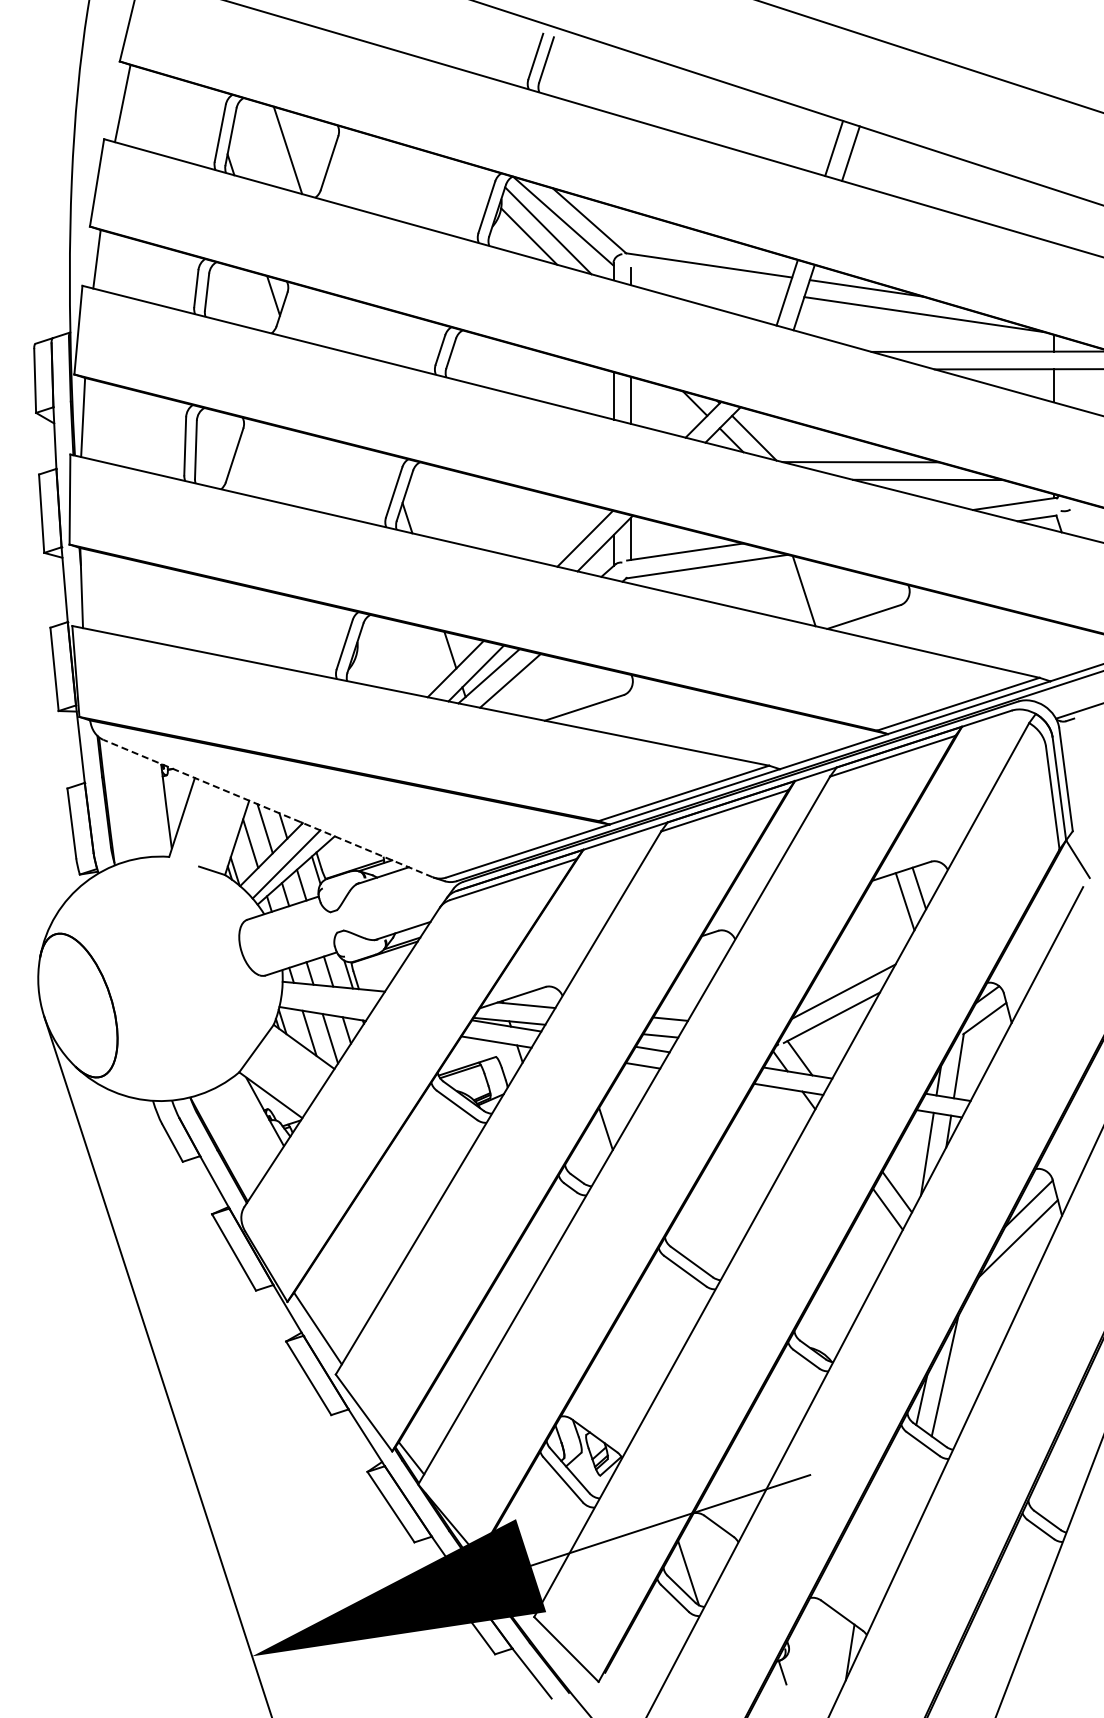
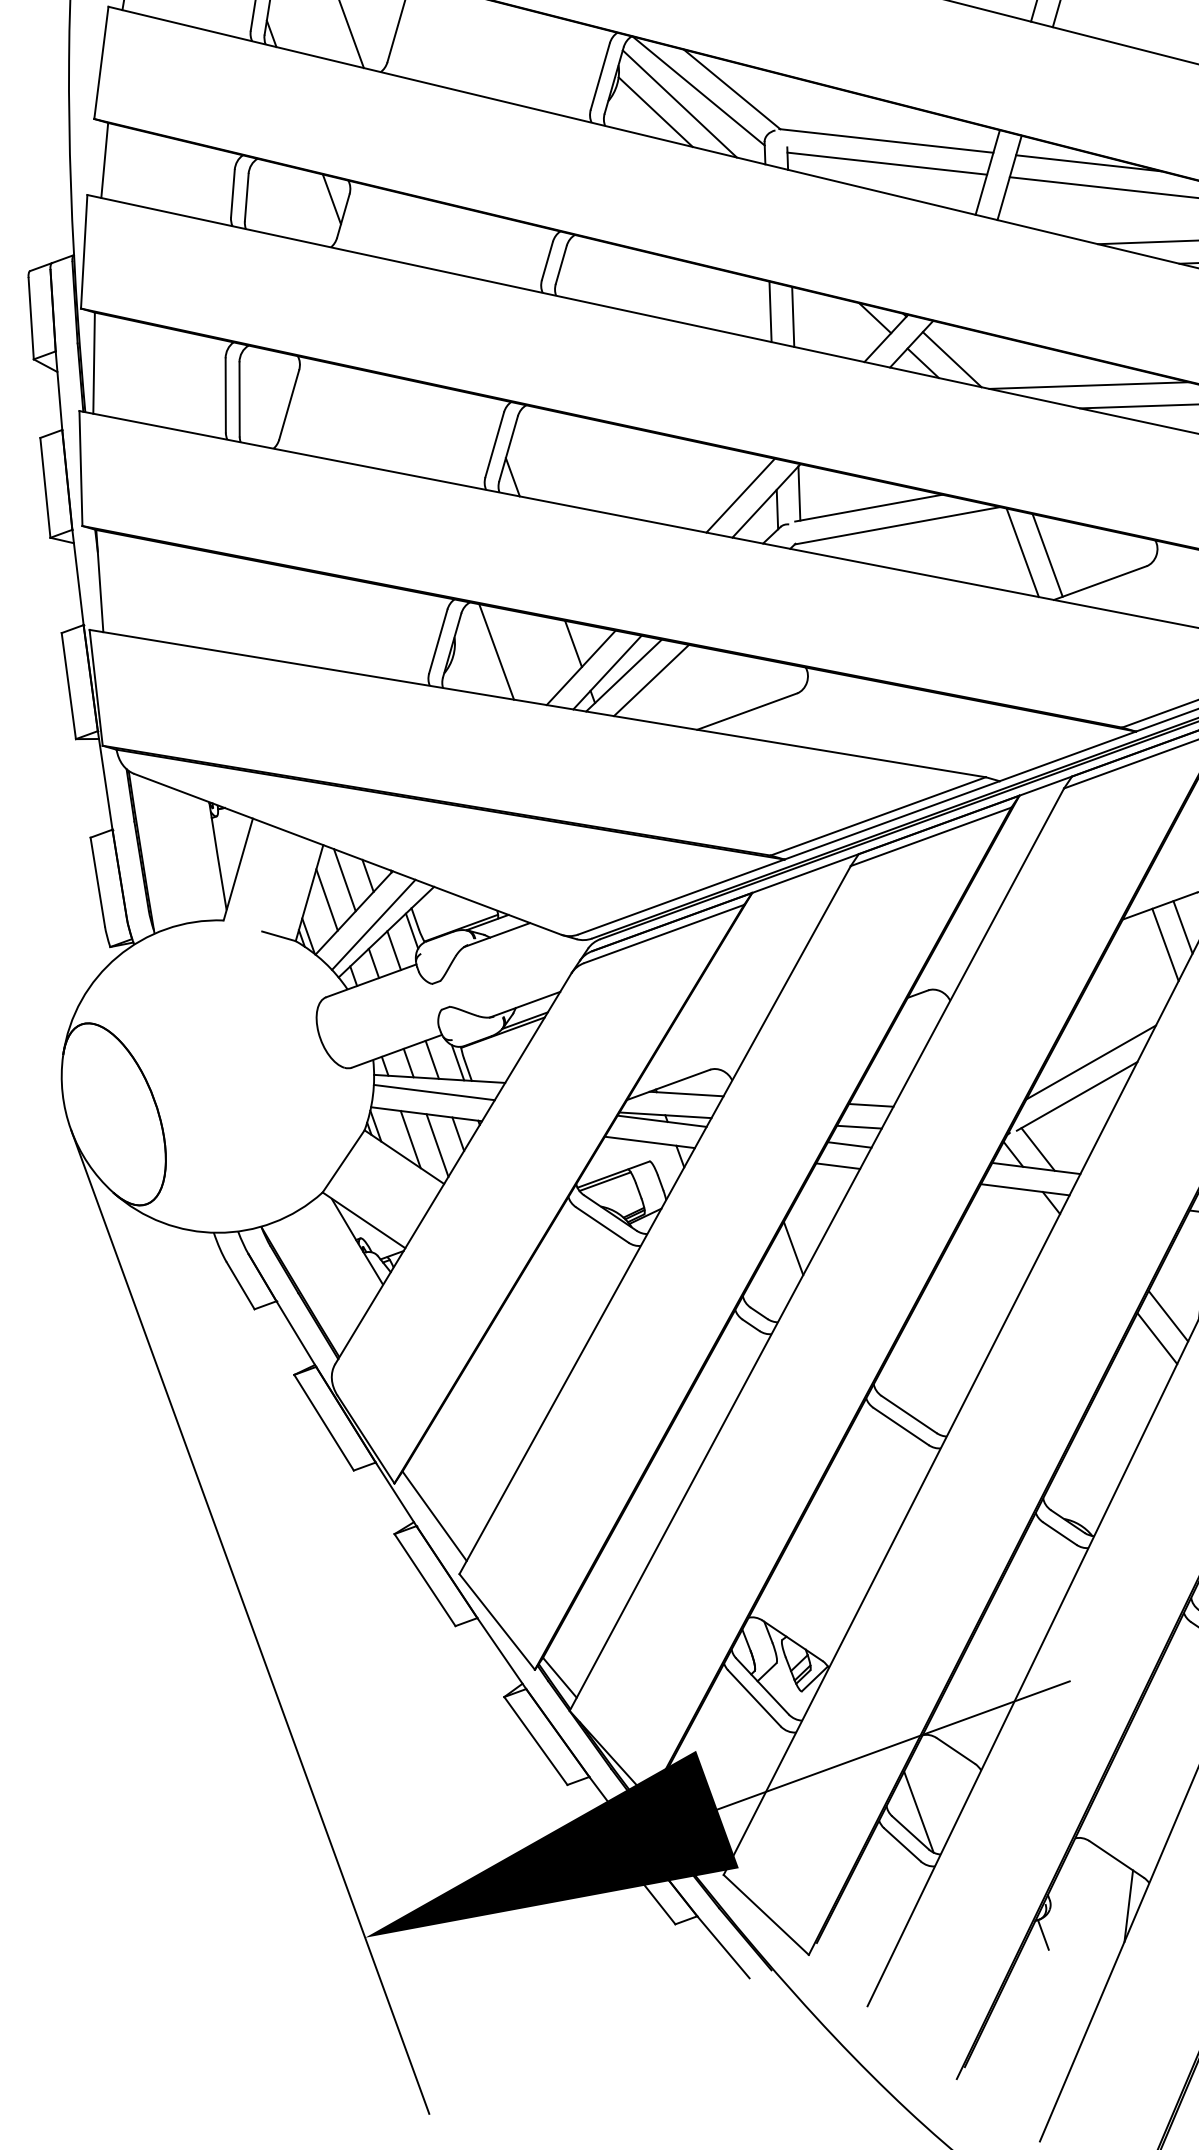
line: (708, 282) -> (886, 162), added
line: (823, 593) -> (1047, 554), added
line: (389, 654) -> (495, 652), added
line: (267, 808) -> (346, 854), dashed -> solid
line: (329, 996) -> (434, 1091), added

